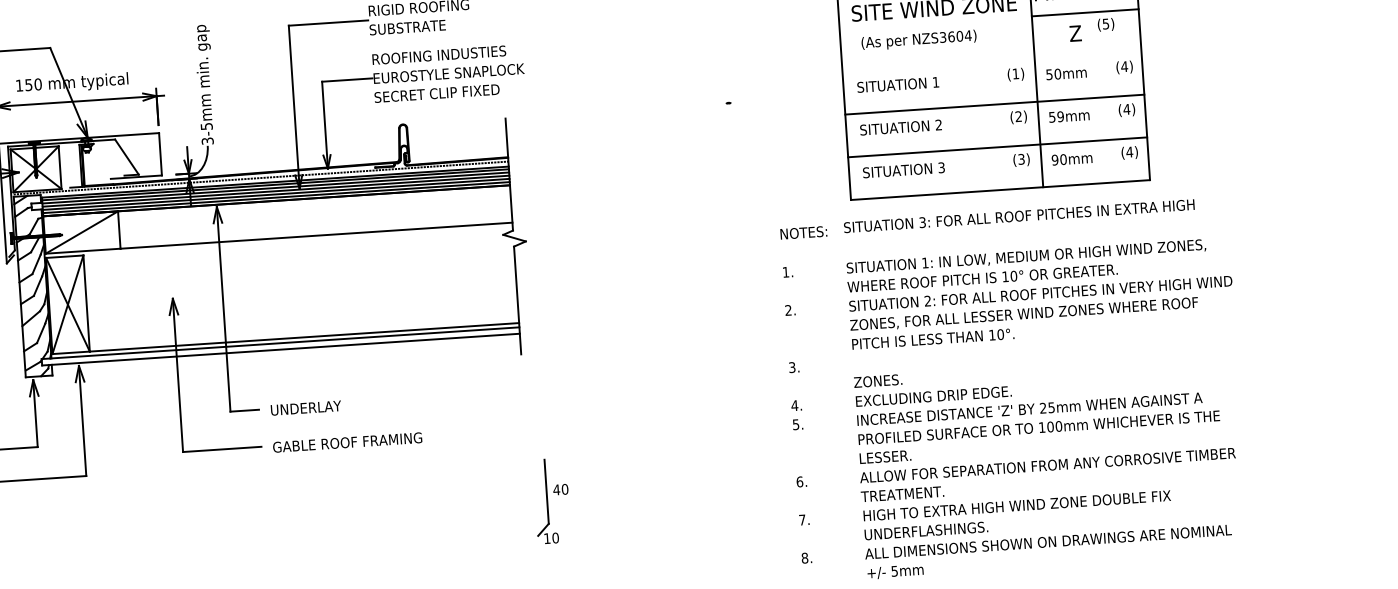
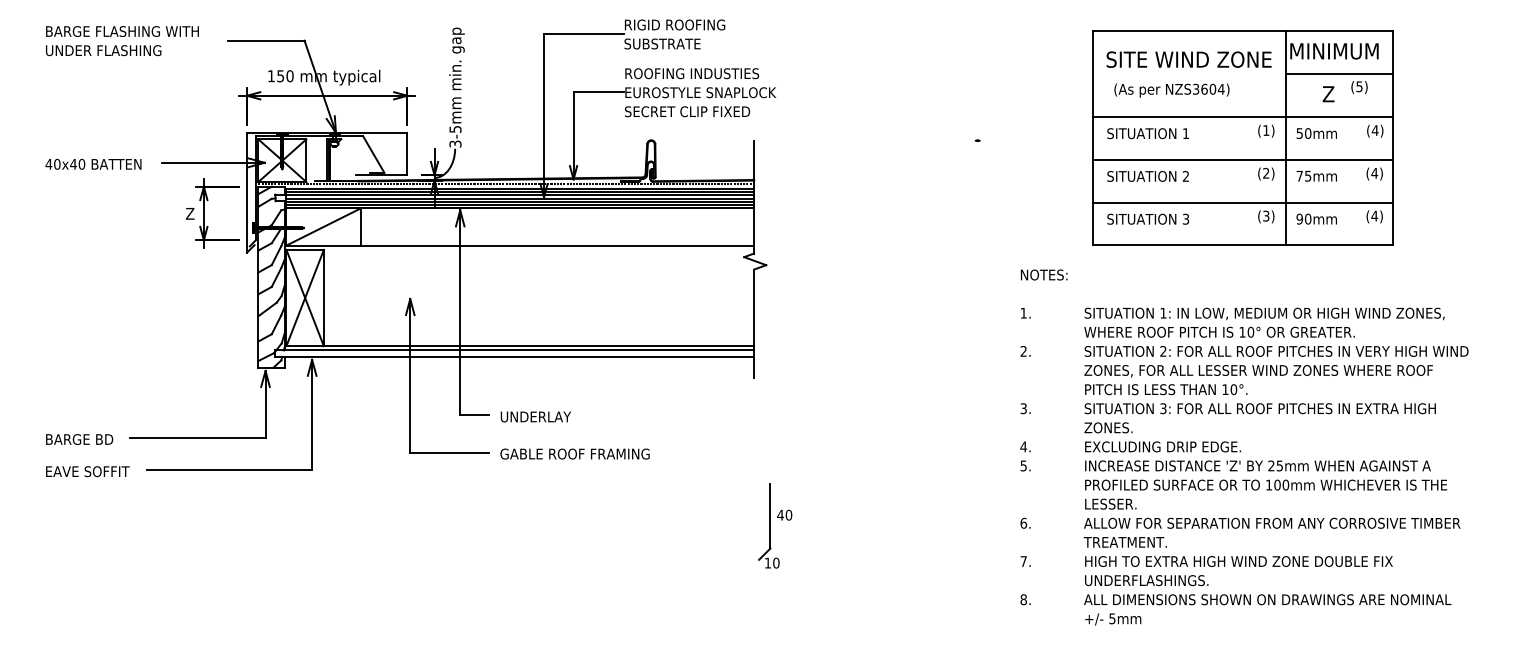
line: (992, 61) -> (1243, 116), added
text: (1055, 116) -> (1303, 175), 59mm -> 75mm
text: (1018, 216) -> (1259, 408), moved

